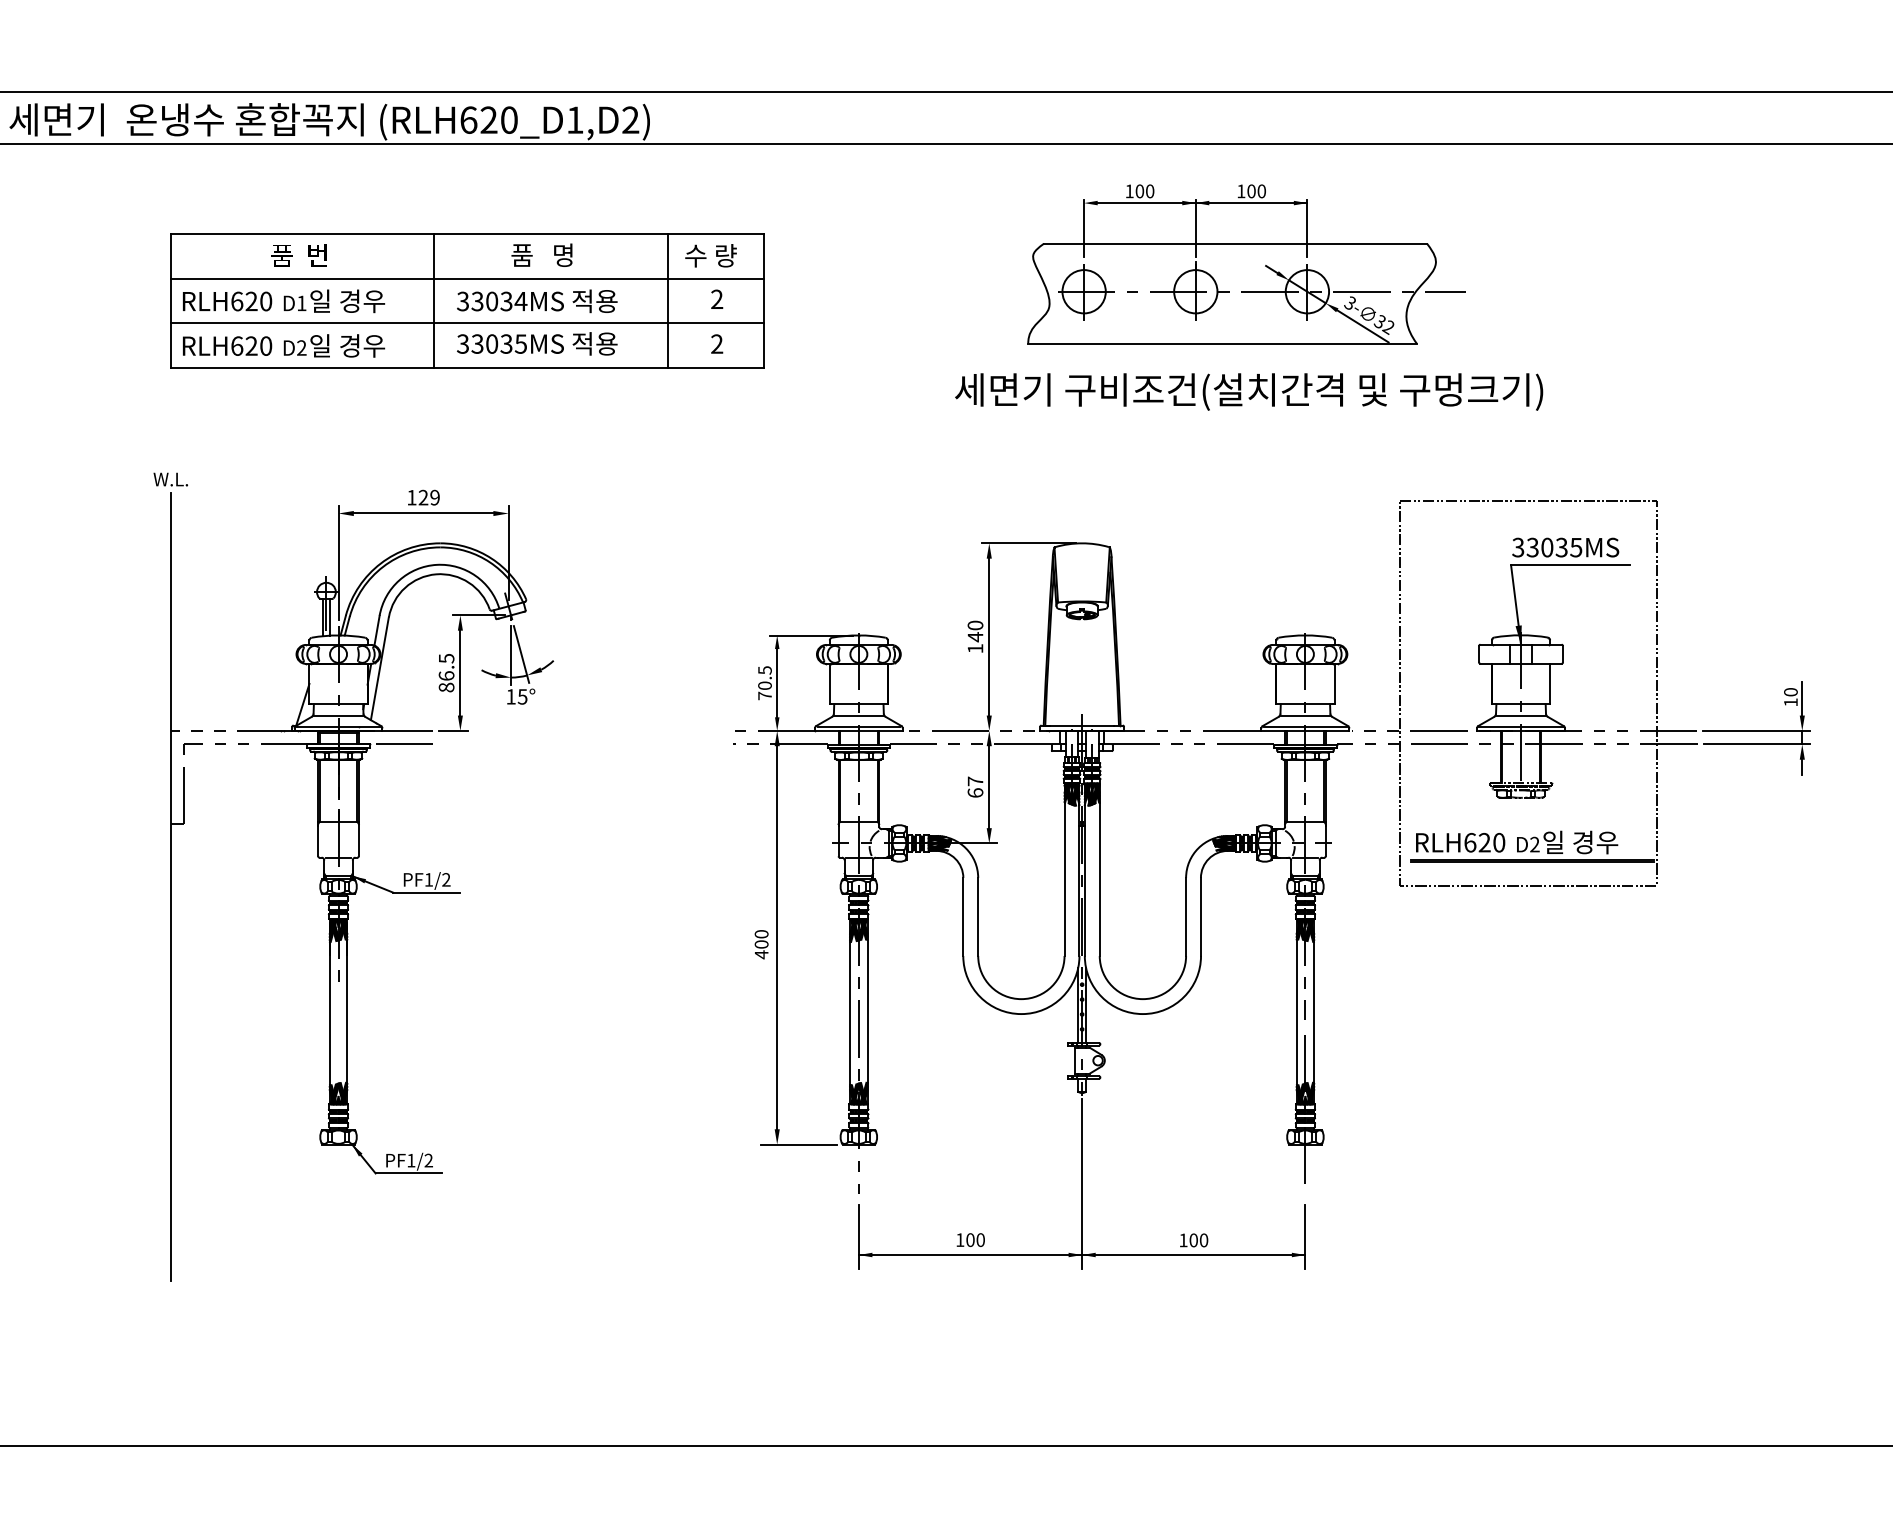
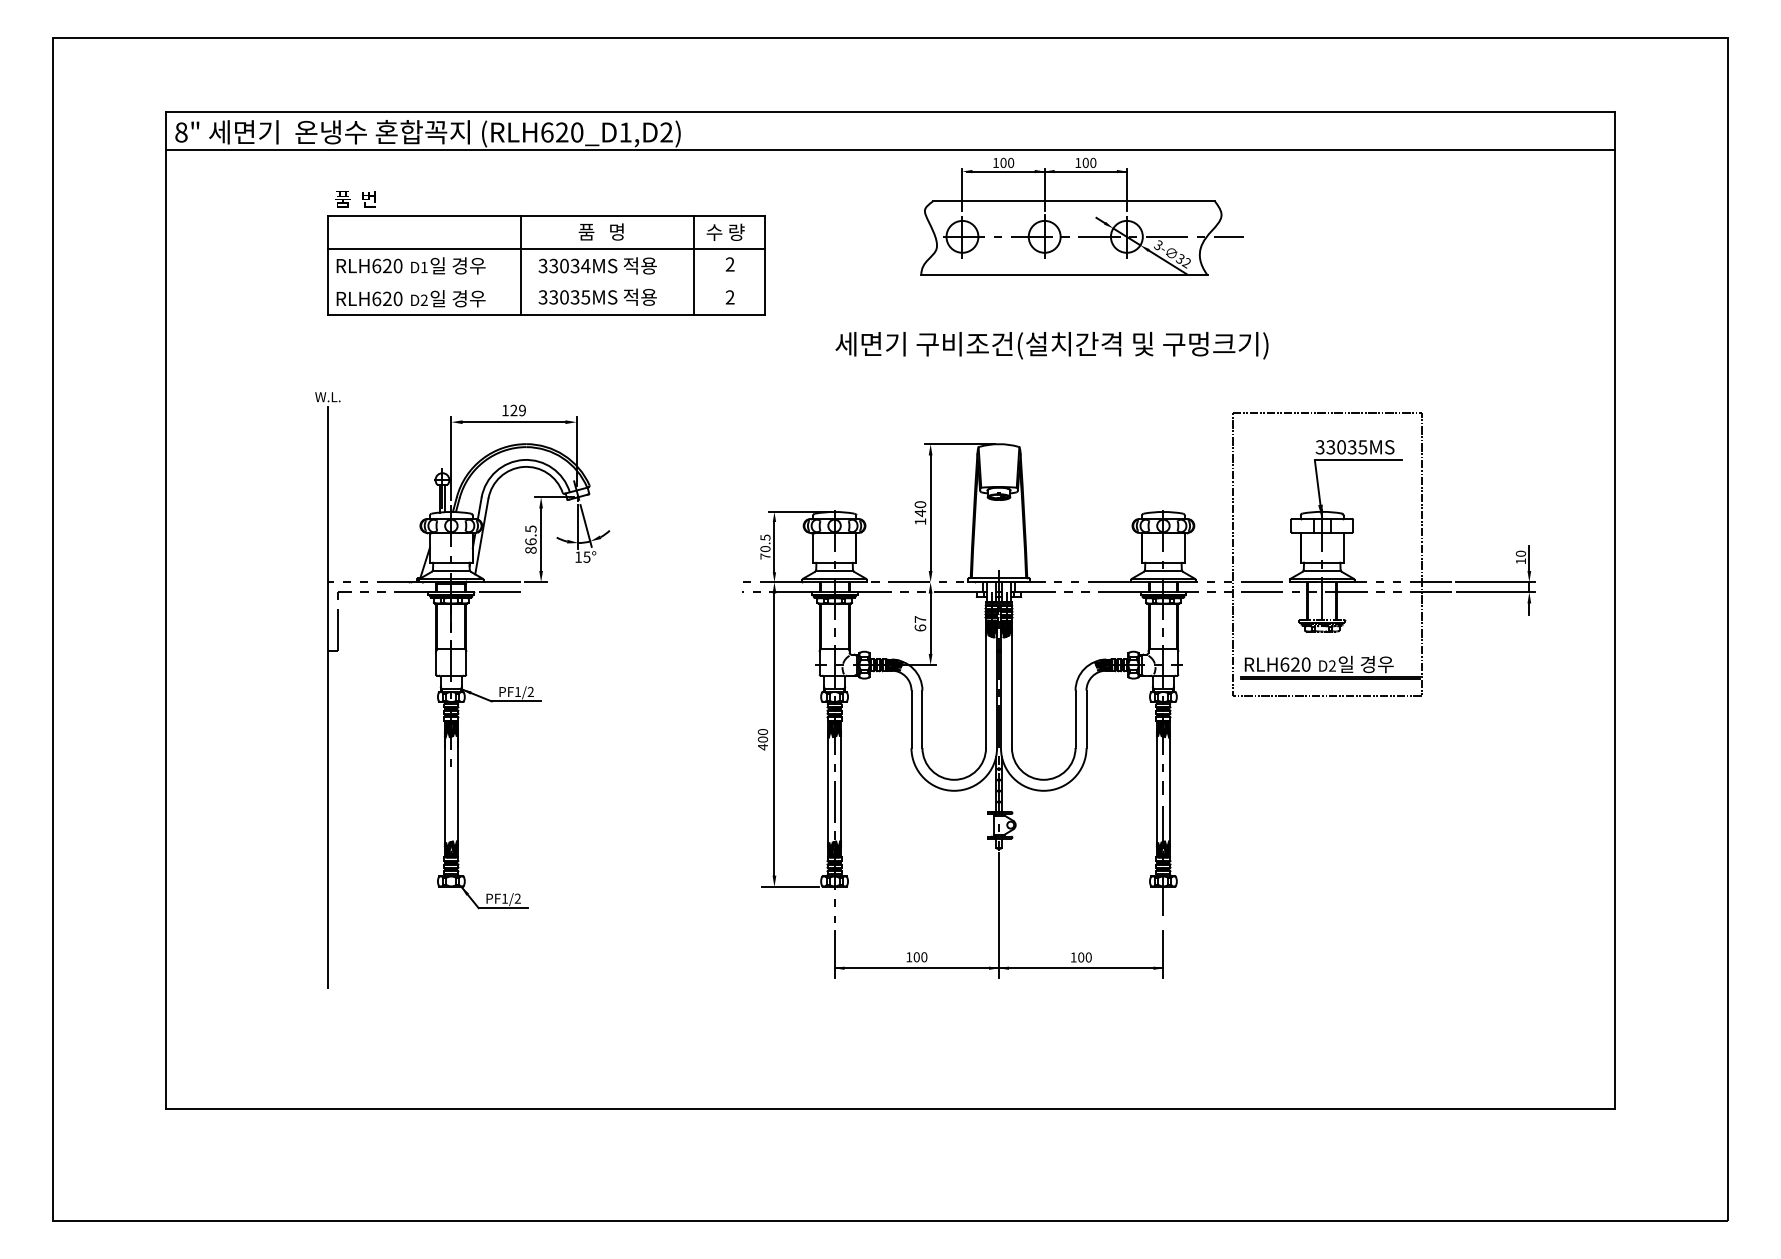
text: (299, 255) -> (355, 199), moved
part: (1245, 264) -> (1081, 216), moved
line: (467, 323) -> (546, 282), removed
text: (1248, 391) -> (1051, 345), moved

